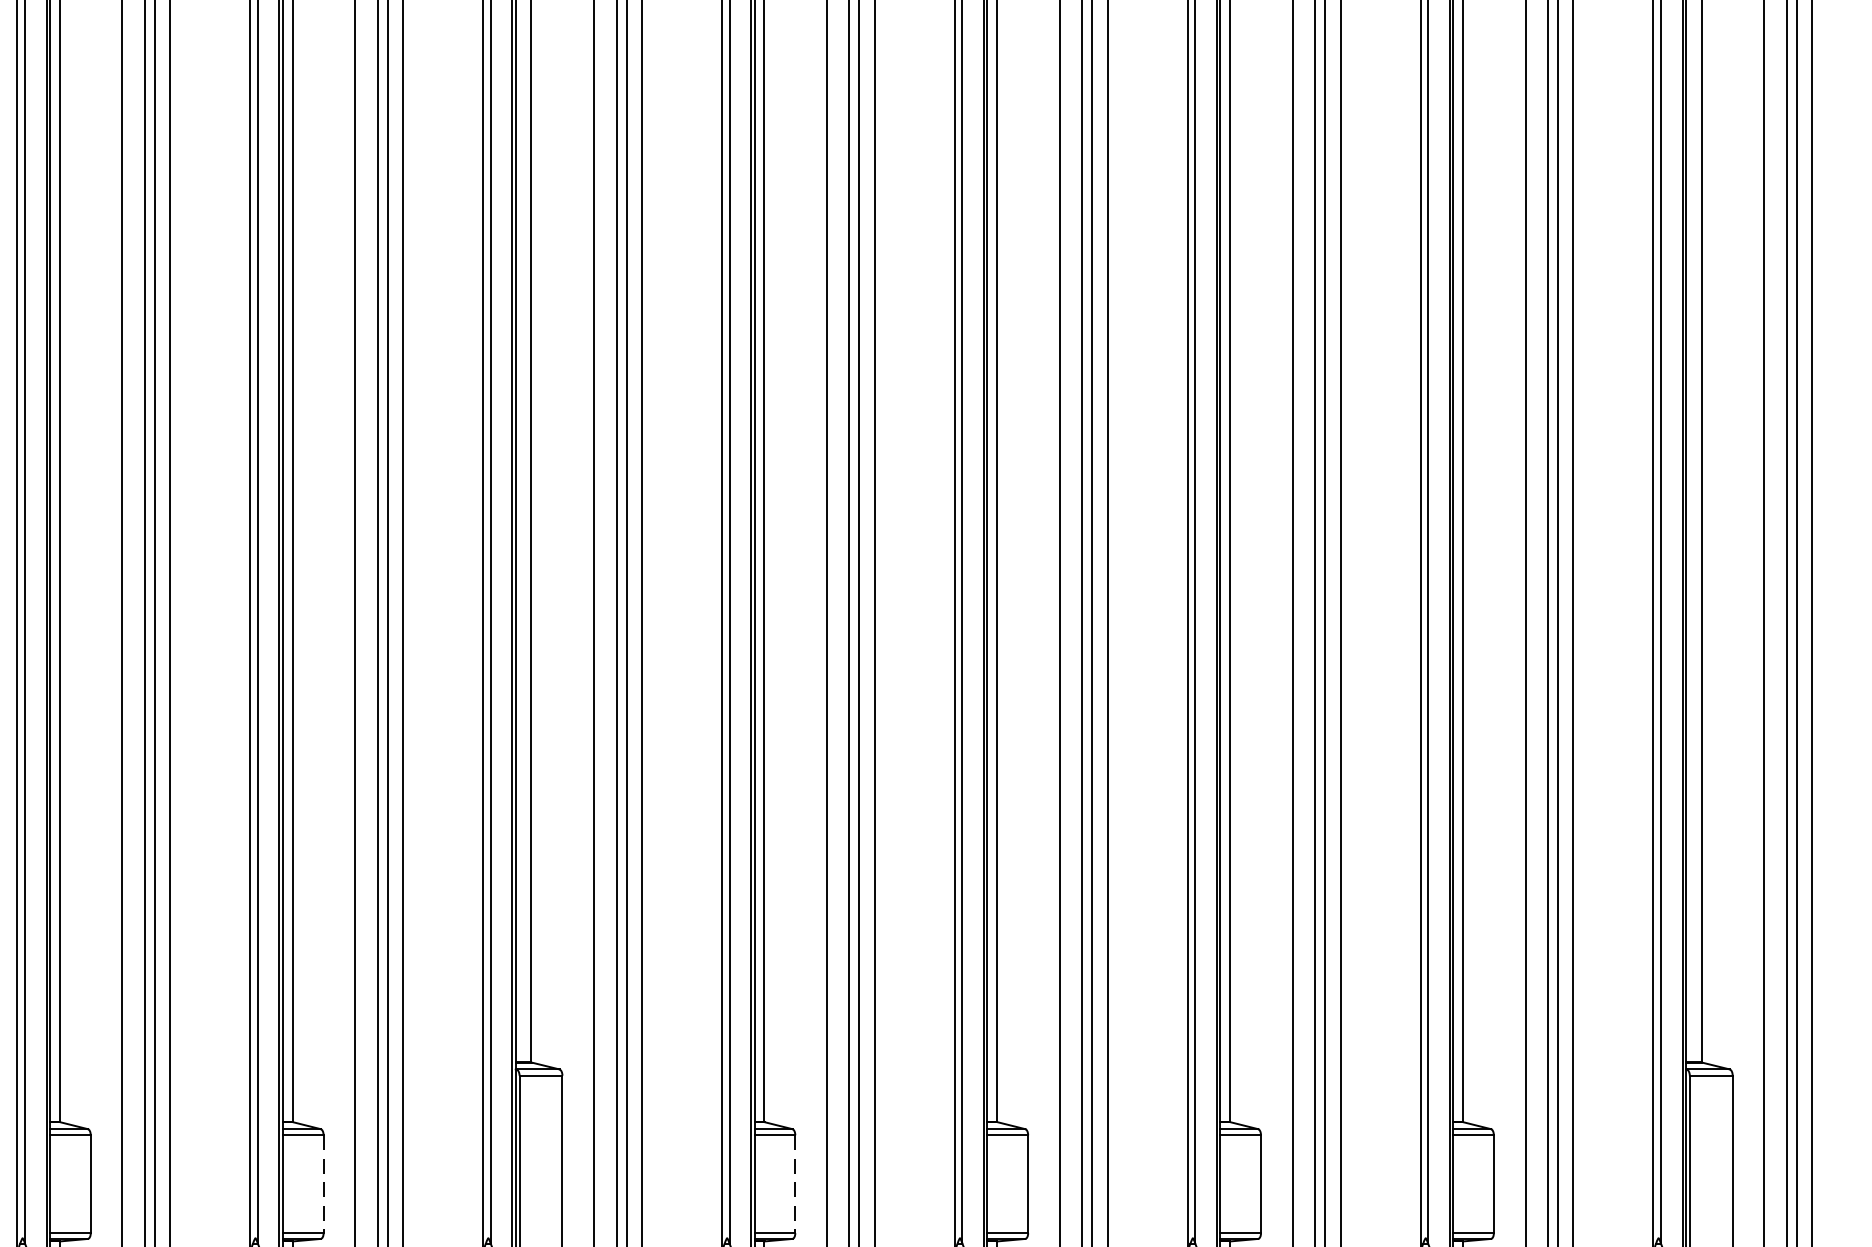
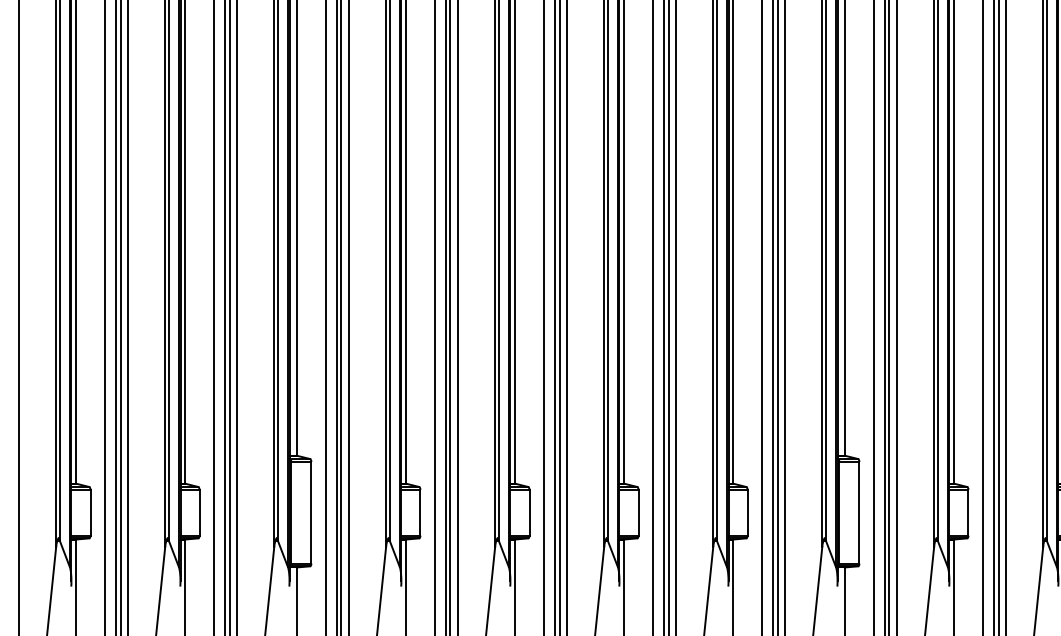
line: (323, 1183) -> (199, 512), dashed -> solid
line: (795, 1183) -> (420, 512), dashed -> solid

